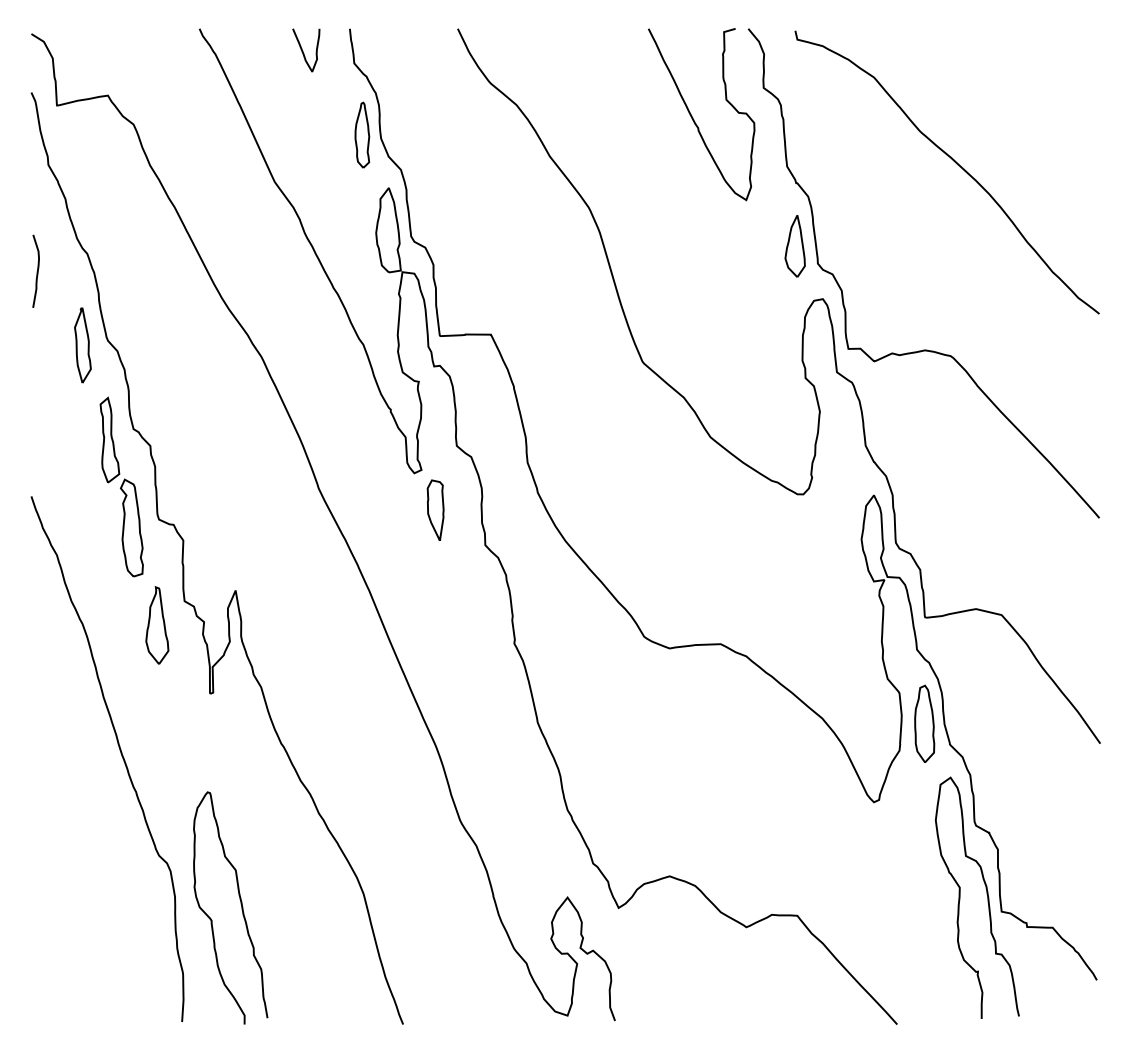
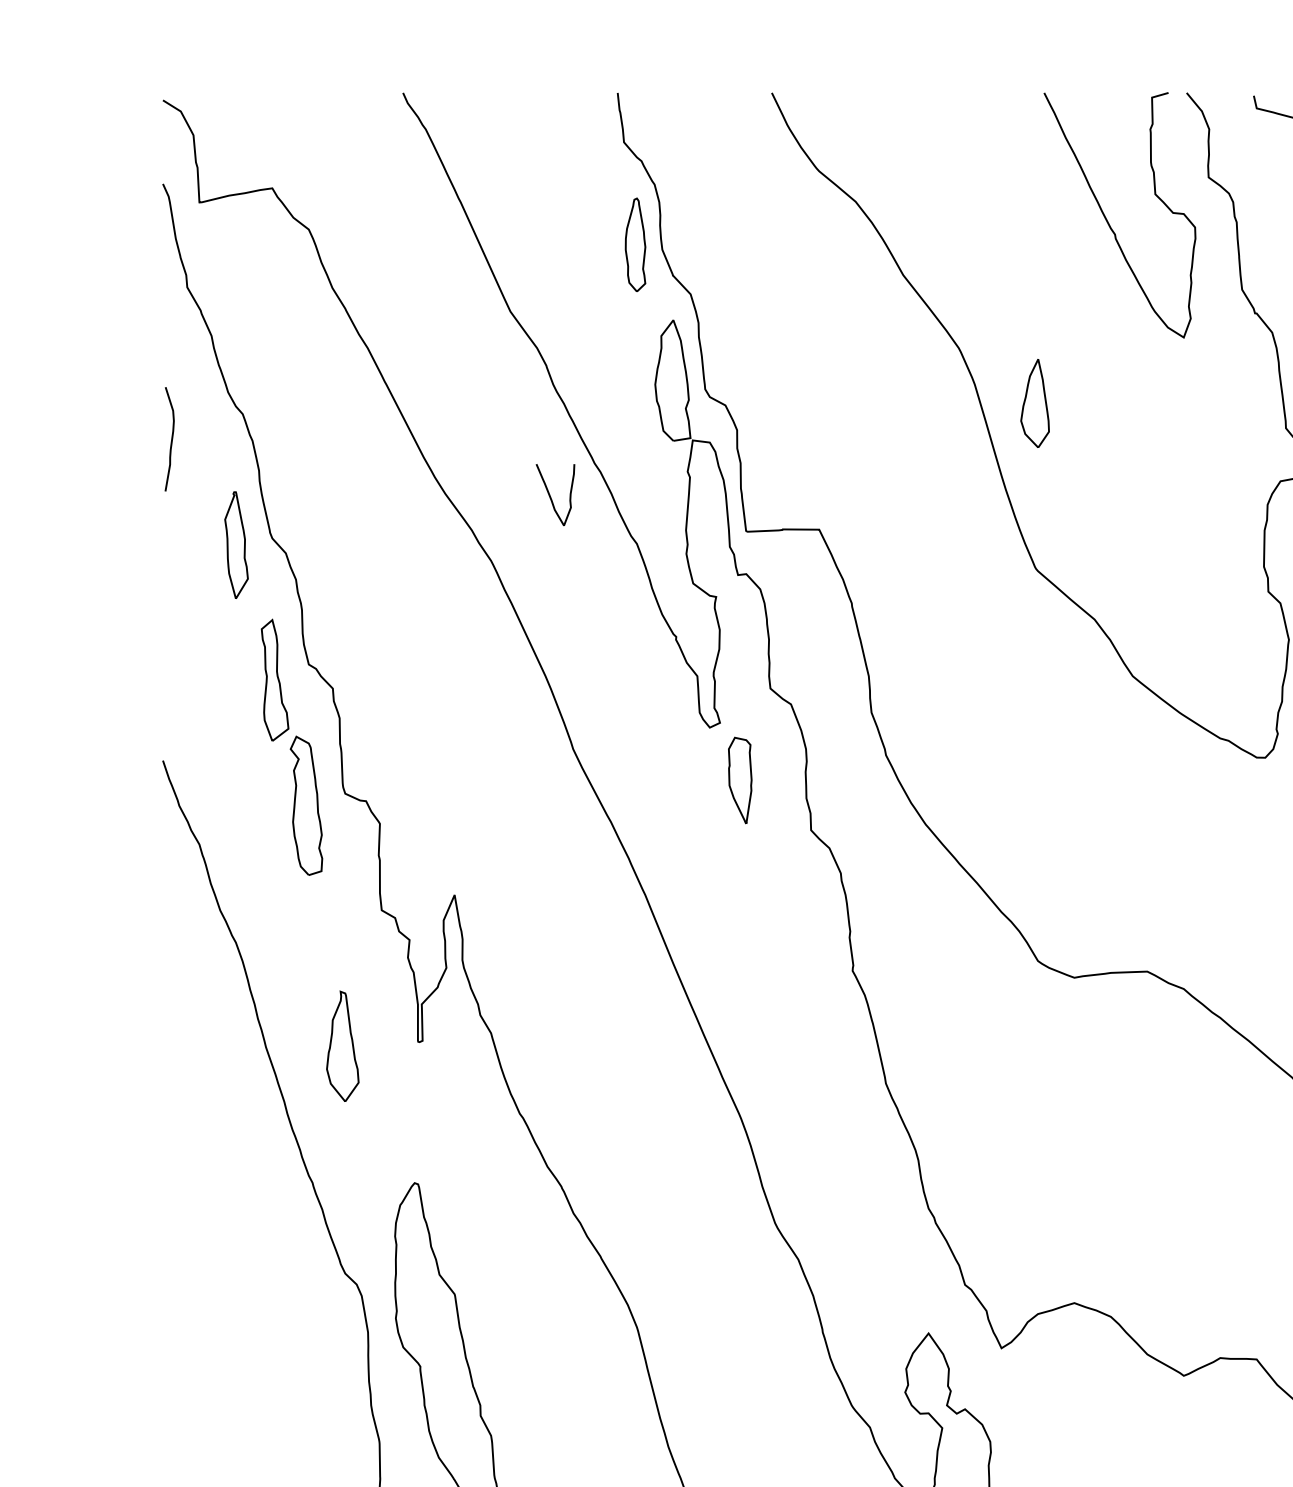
curve: (303, 50) -> (551, 495), moved
part: (794, 246) -> (1034, 403), moved
part: (157, 625) -> (343, 1046), moved

